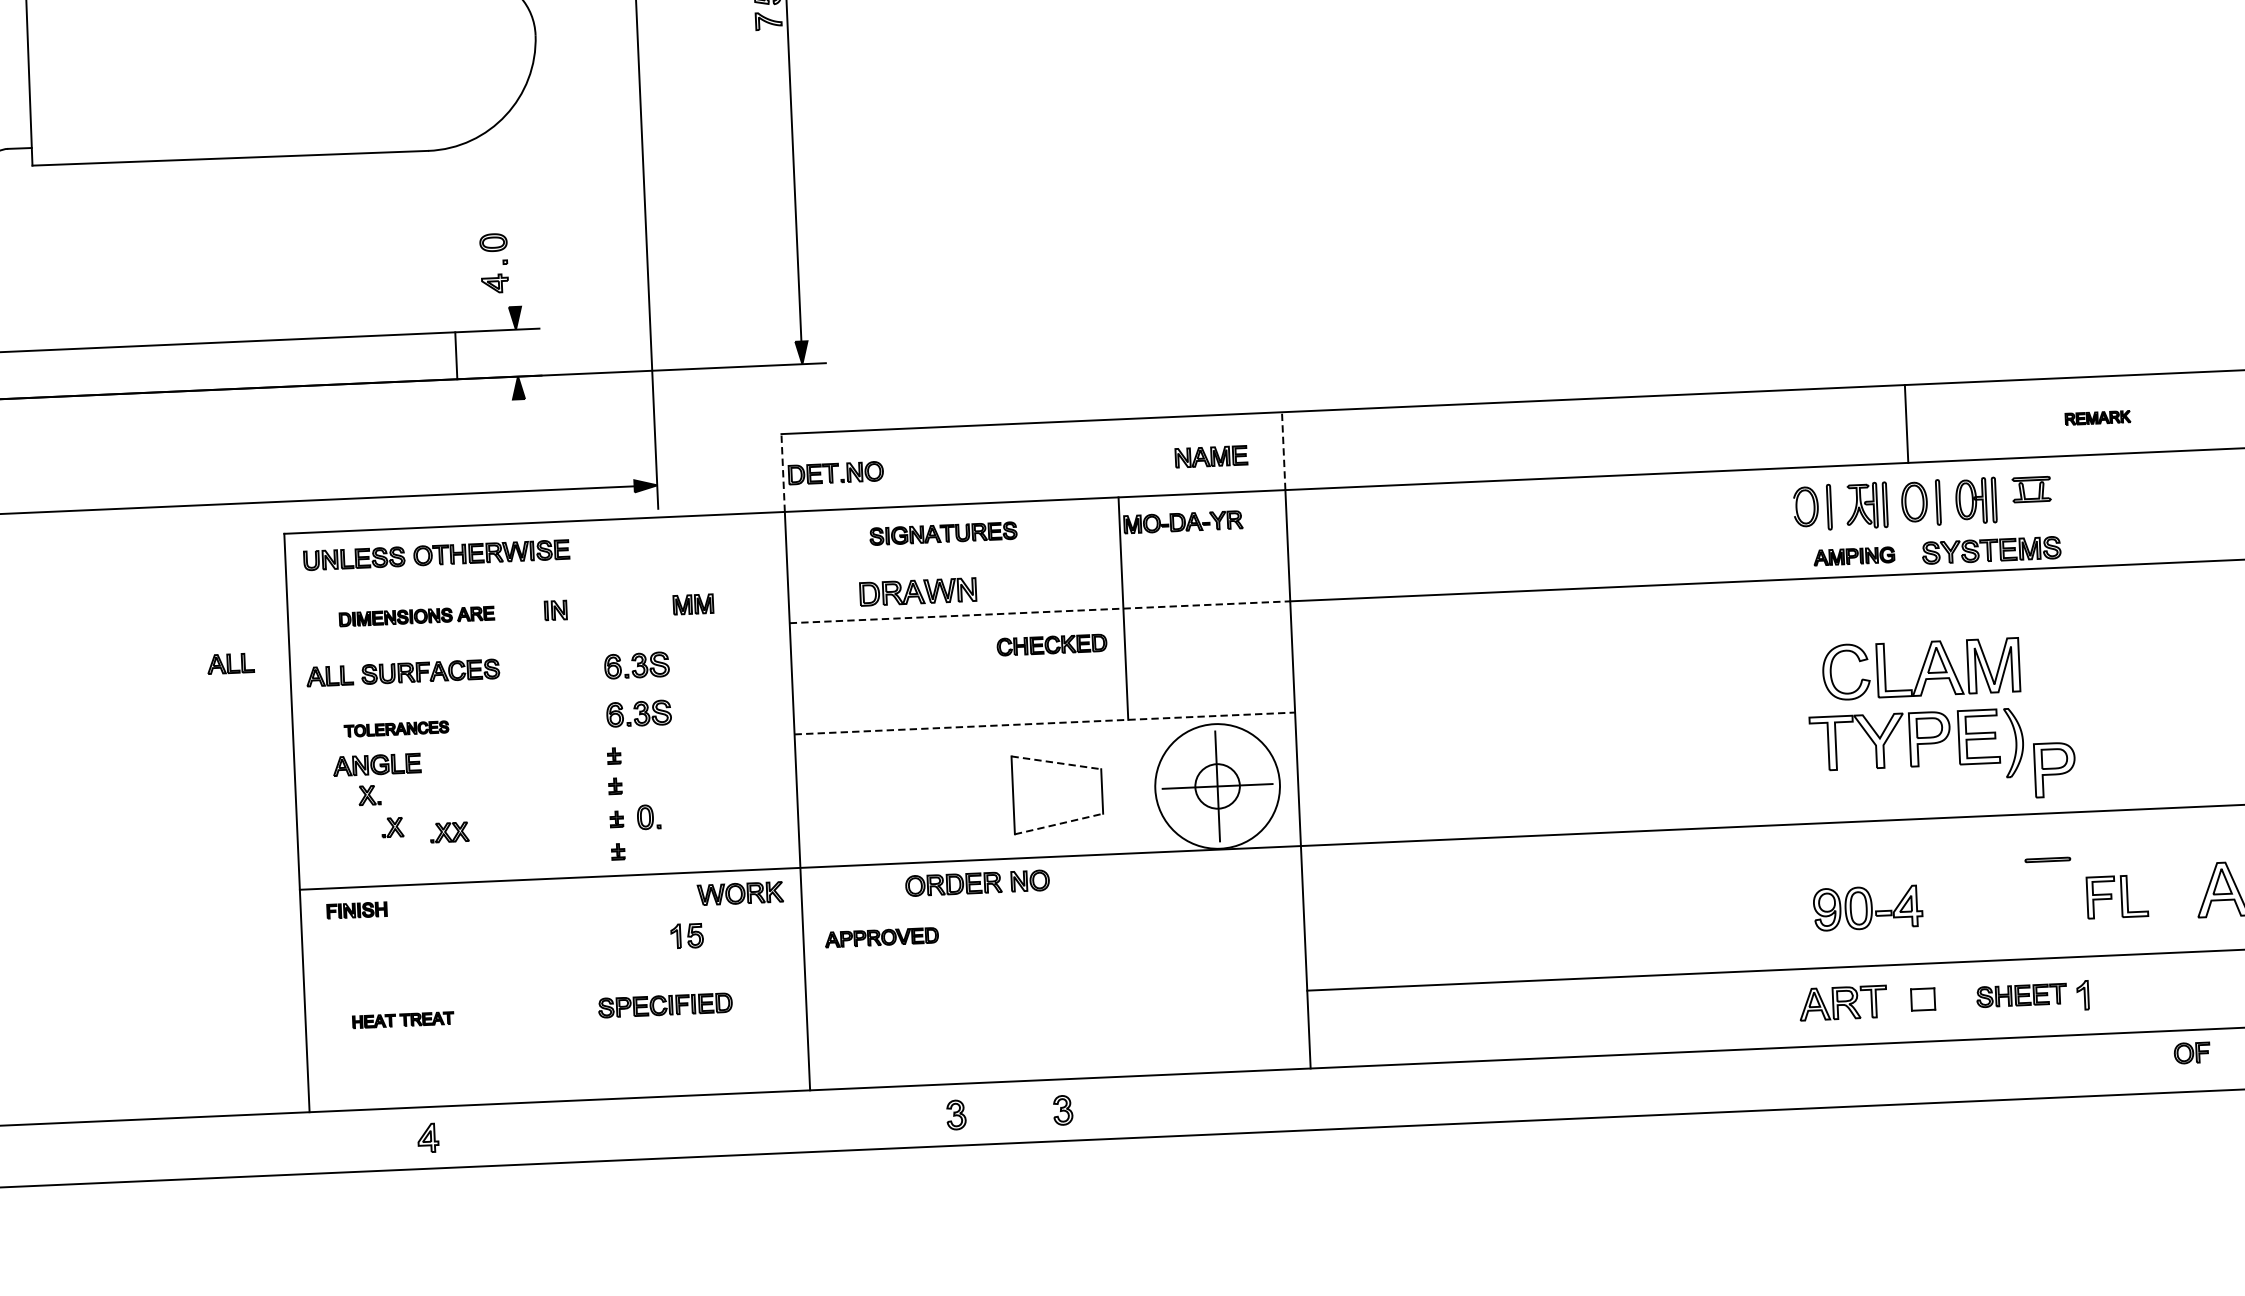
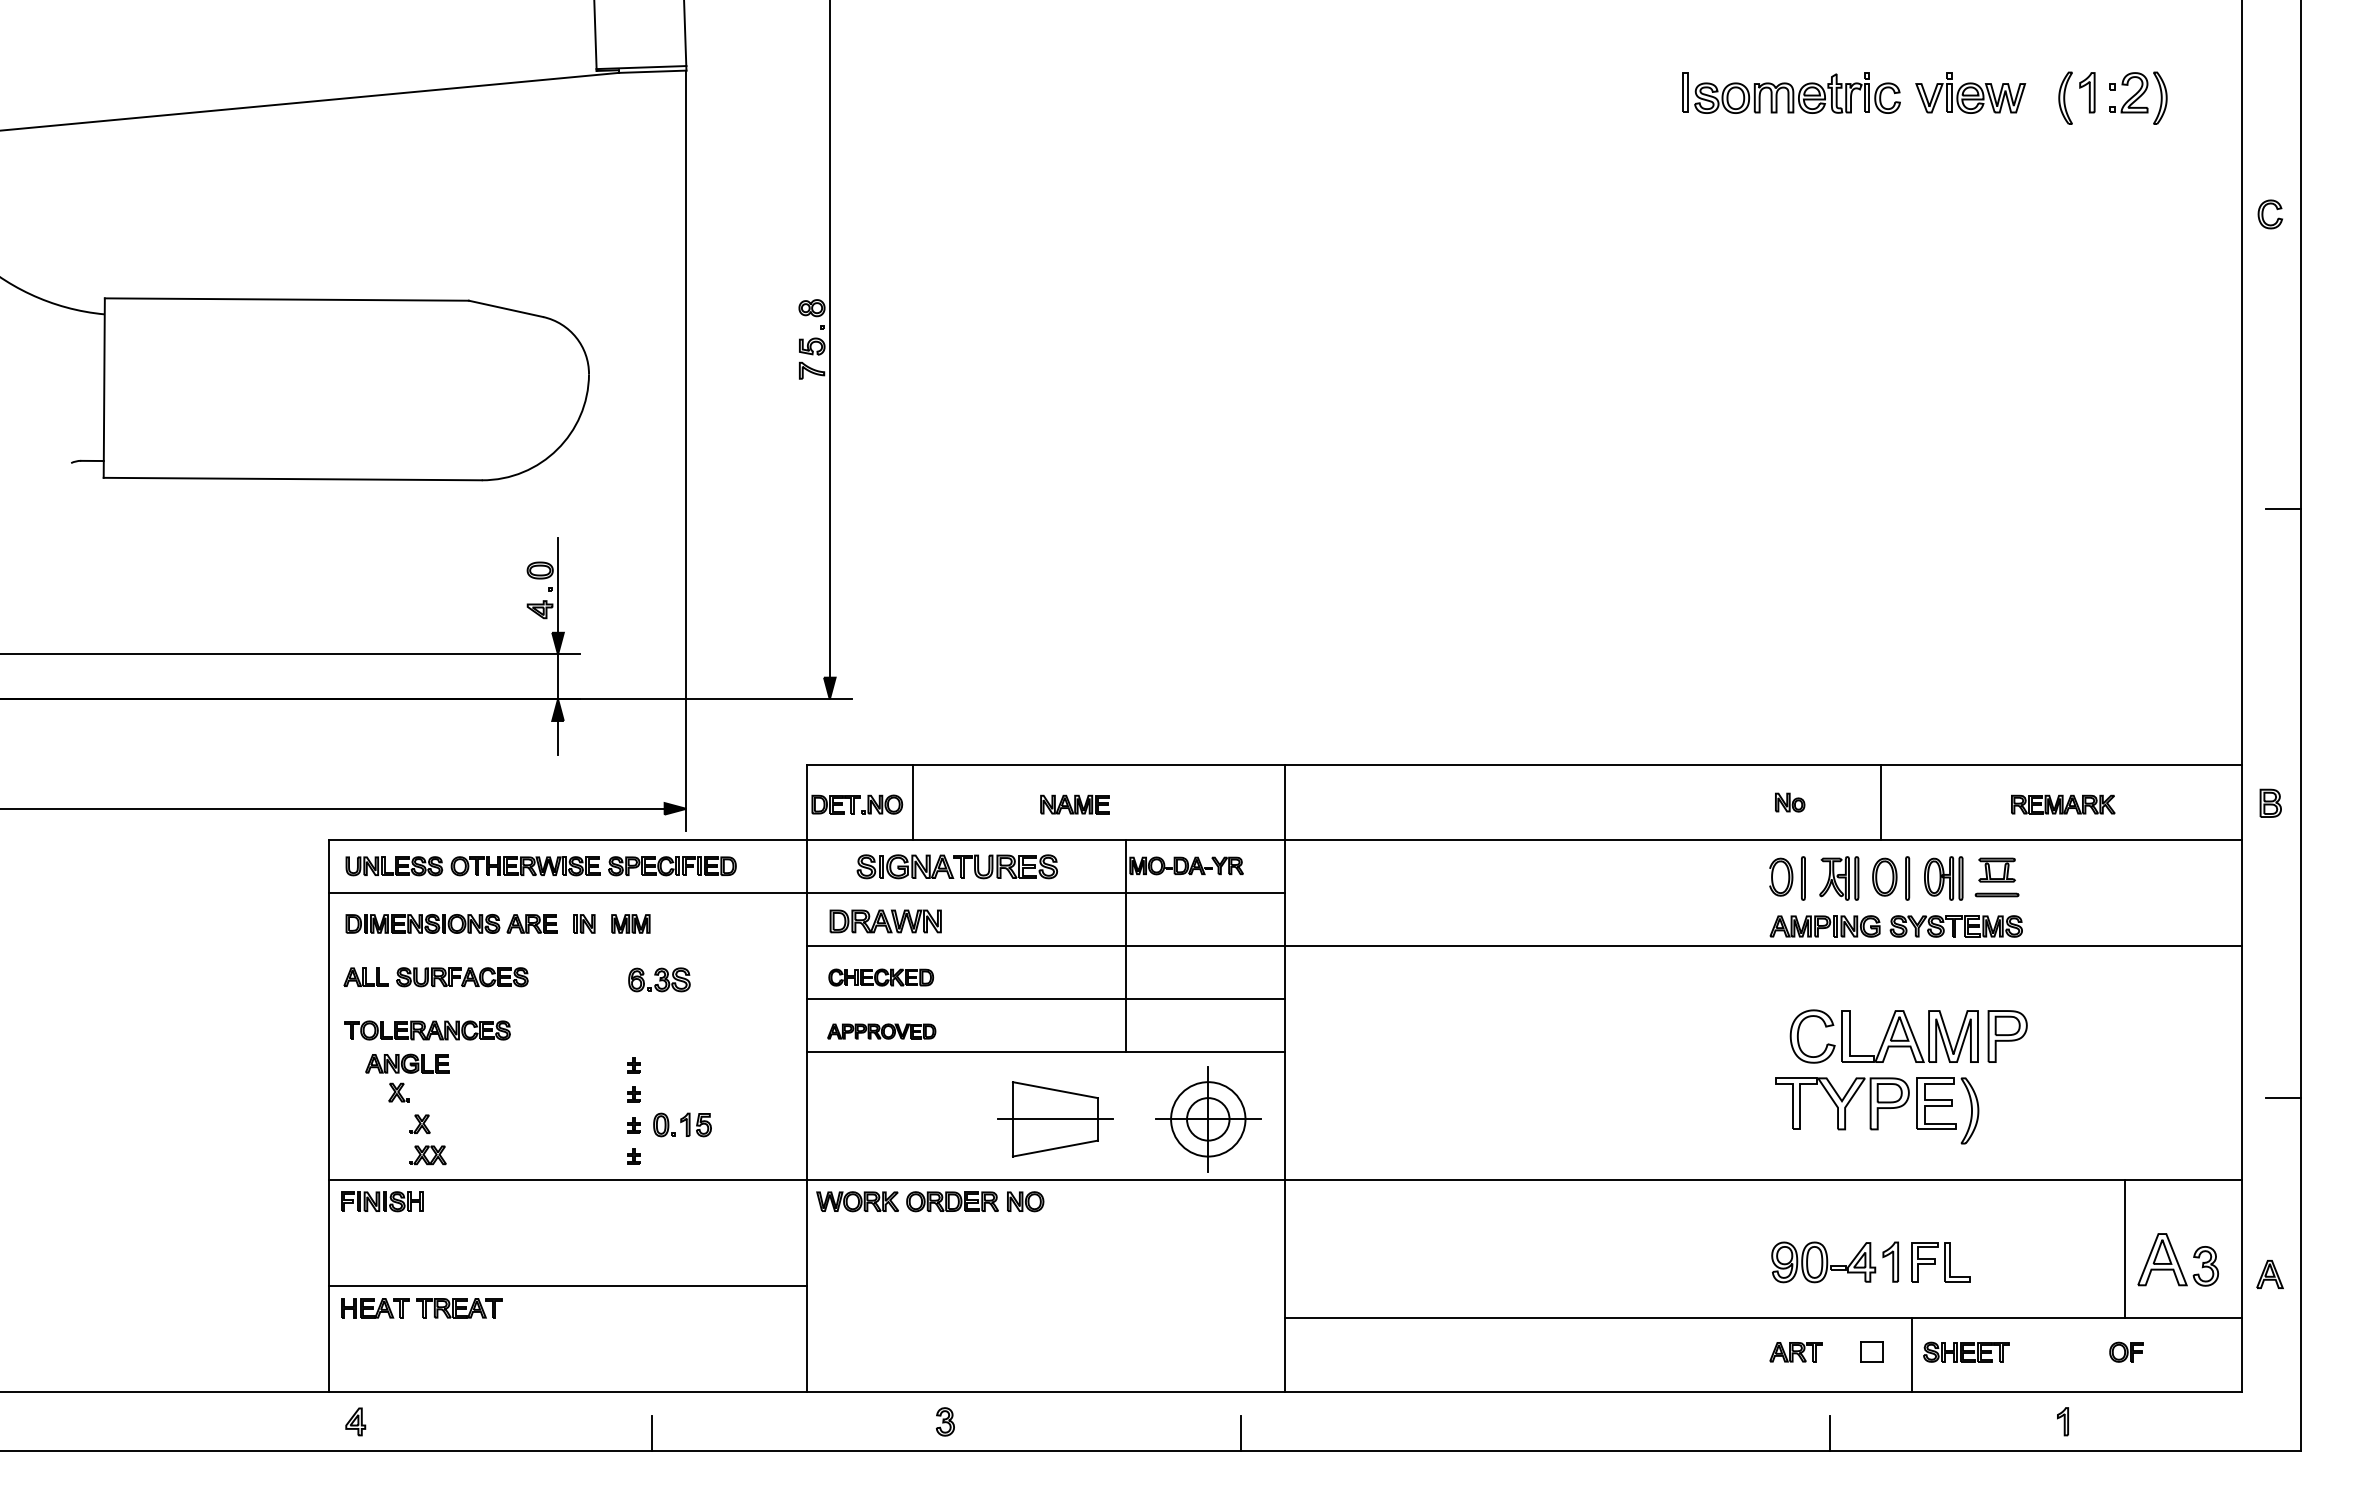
line: (513, 257) -> (558, 585), added
line: (456, 355) -> (558, 676), moved
line: (520, 417) -> (558, 738), added
part: (2098, 417) -> (2063, 804), size x1.67
part: (1812, 428) -> (1790, 802), added
line: (1283, 450) -> (1285, 801), dashed -> solid
part: (1210, 456) -> (1074, 804), moved
line: (894, 468) -> (913, 802), added
line: (782, 472) -> (806, 801), dashed -> solid
part: (942, 533) -> (956, 866), size x1.43
part: (1853, 556) -> (1824, 926), size x1.43
line: (786, 567) -> (806, 892), added
part: (917, 592) -> (885, 921), moved
part: (693, 604) -> (630, 923), moved
line: (1040, 611) -> (1046, 945), dashed -> solid
part: (416, 616) -> (451, 923), size x1.43
part: (1052, 644) -> (881, 977), moved
part: (230, 663) -> (271, 960), removed
line: (1041, 667) -> (1045, 998), added
part: (639, 713) -> (659, 1025), removed
line: (1045, 723) -> (1046, 1052), dashed -> solid
part: (396, 729) -> (427, 1030), size x1.67
line: (1056, 763) -> (1055, 1090), dashed -> solid
part: (2054, 769) -> (2007, 1036), moved
circle: (1217, 786) -> (1208, 1119), size x0.62
line: (1057, 793) -> (1055, 1119), added
line: (1059, 823) -> (1055, 1148), dashed -> solid
part: (449, 832) -> (427, 1155), moved
part: (2047, 859) -> (1996, 894), moved
line: (2183, 879) -> (2125, 1248), added
part: (740, 893) -> (857, 1201), moved
part: (2116, 897) -> (1940, 1262), moved
part: (1937, 904) -> (1890, 1261), added
part: (357, 910) -> (382, 1201), size x1.43
part: (686, 935) -> (695, 1124), moved
part: (881, 937) -> (881, 1031), moved
line: (554, 989) -> (567, 1285), added
part: (2082, 995) -> (2062, 1421), moved
line: (1965, 1000) -> (1912, 1354), added
part: (1842, 1003) -> (1795, 1352), size x0.62
part: (665, 1005) -> (672, 866), moved
part: (402, 1020) -> (421, 1308), size x1.67
part: (2191, 1052) -> (2126, 1351), moved
line: (1882, 1086) -> (1829, 1433), added
part: (1063, 1109) -> (1047, 1421), removed
line: (1265, 1113) -> (1240, 1433), added
part: (428, 1137) -> (355, 1421), moved
line: (649, 1140) -> (651, 1433), added

